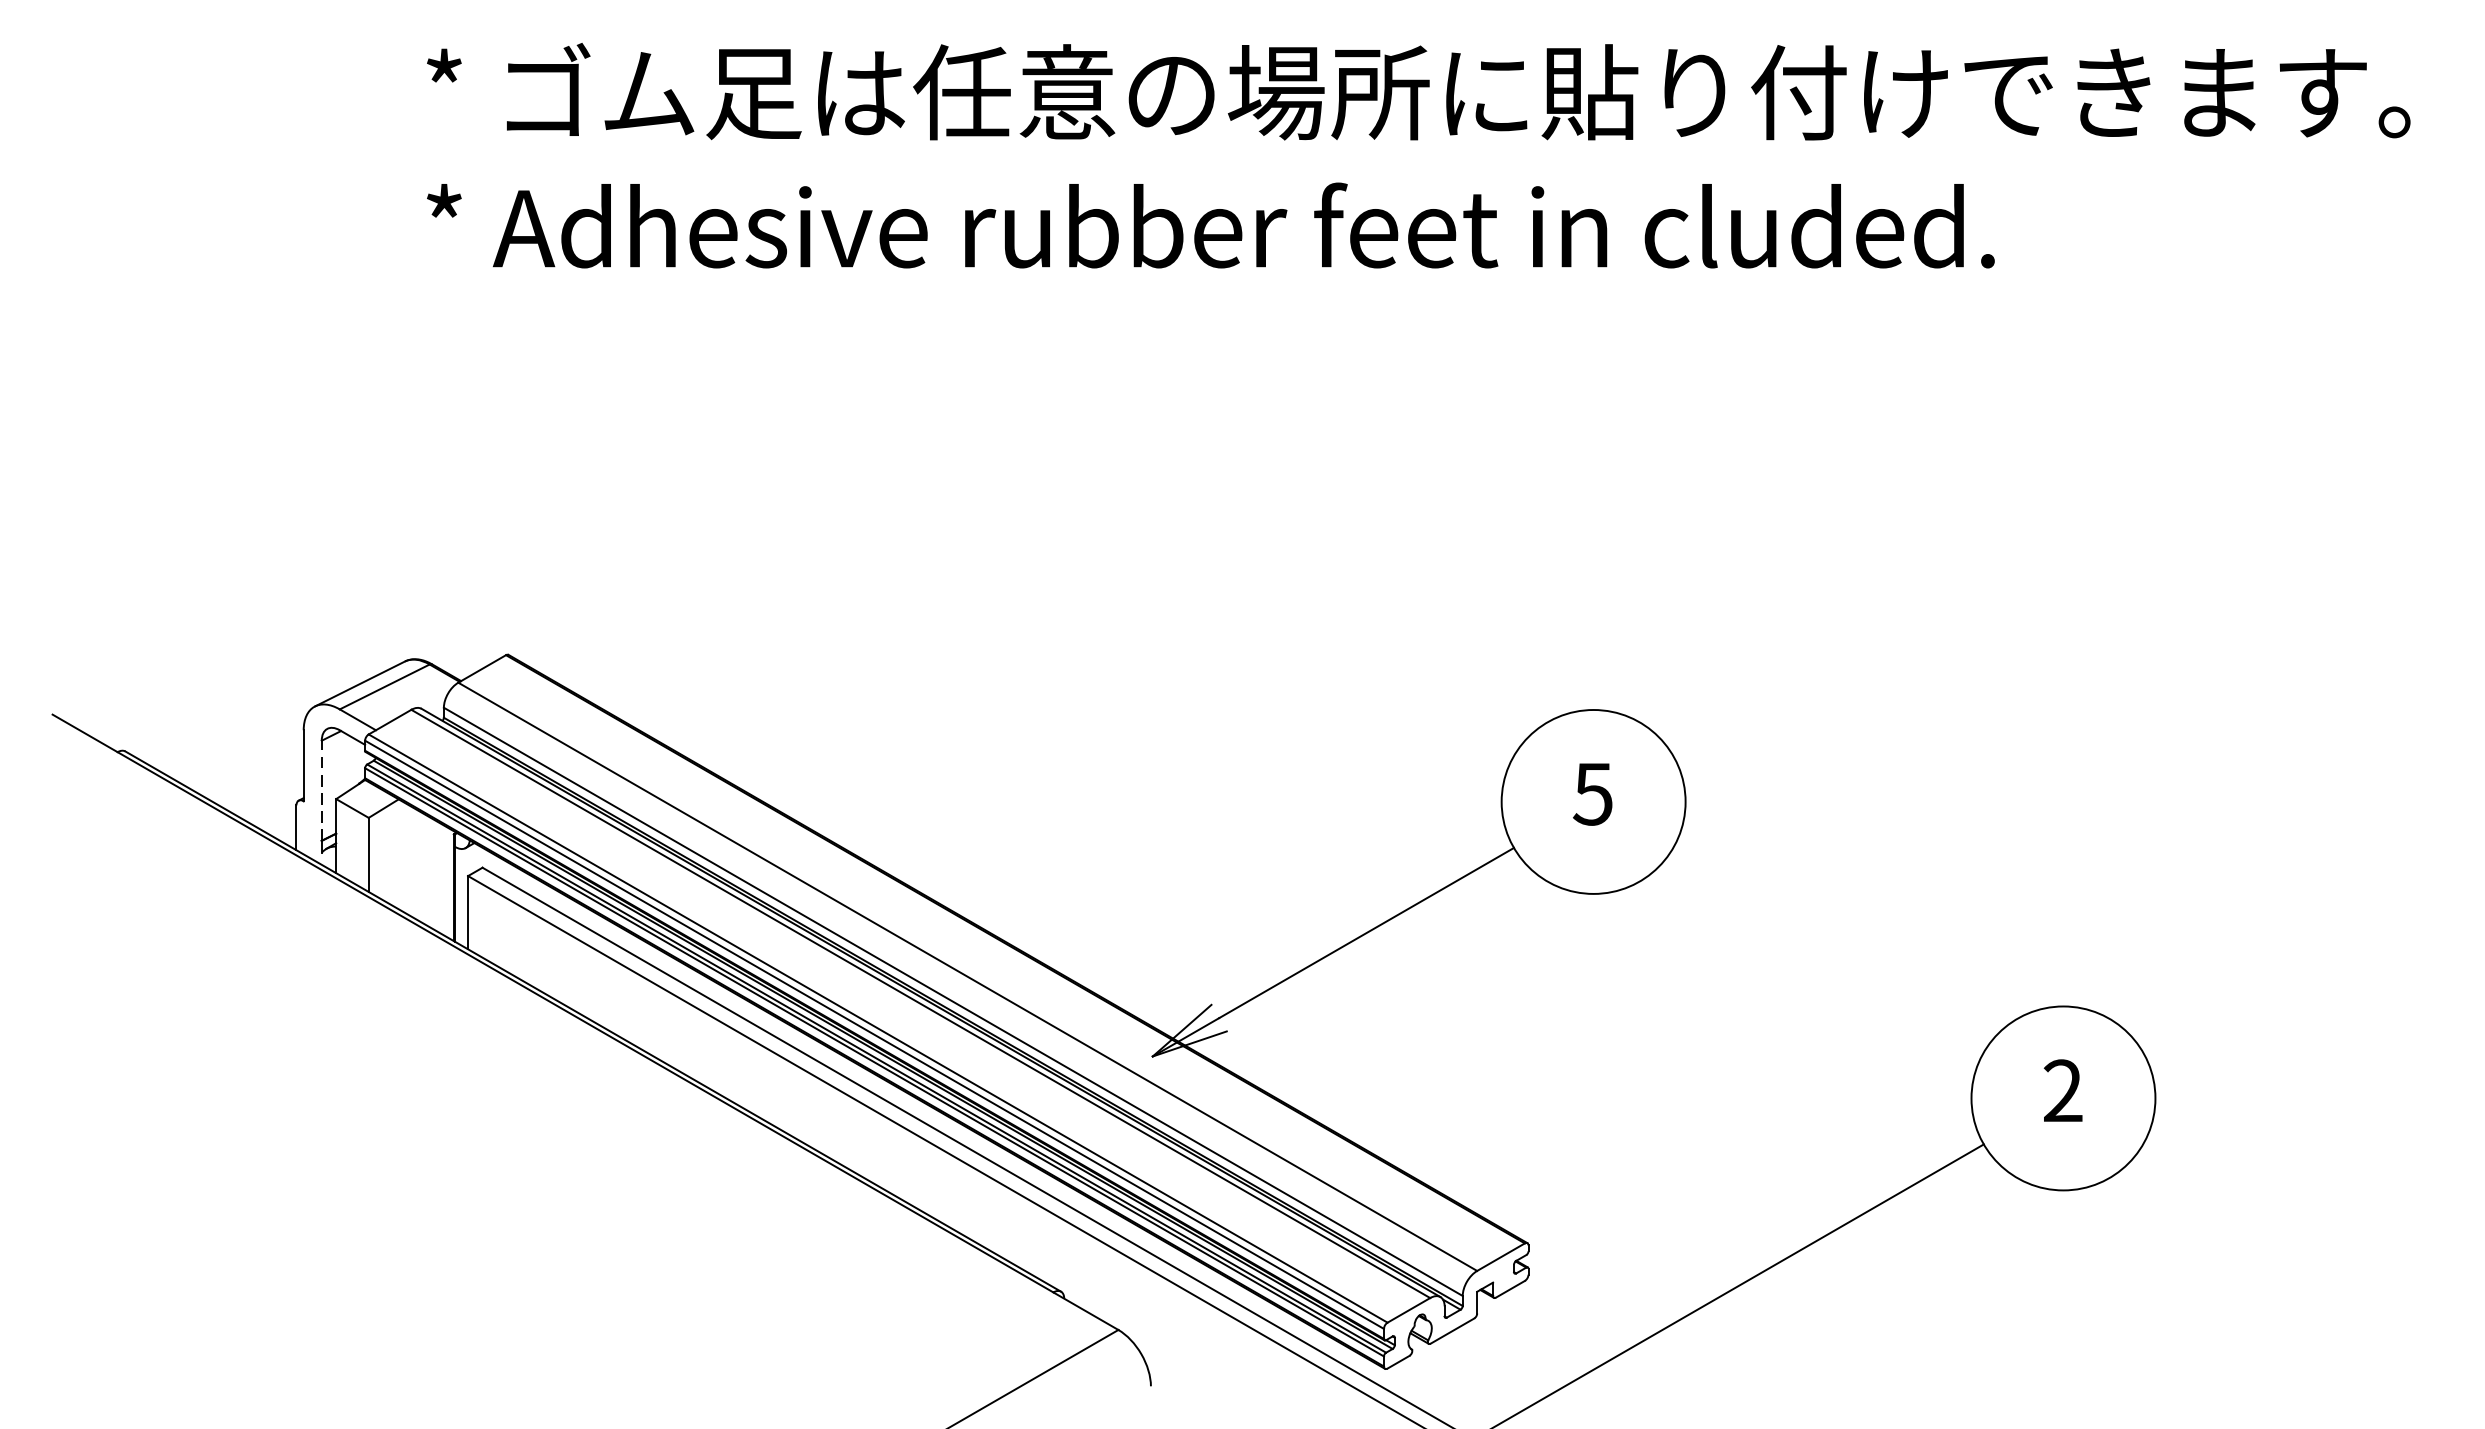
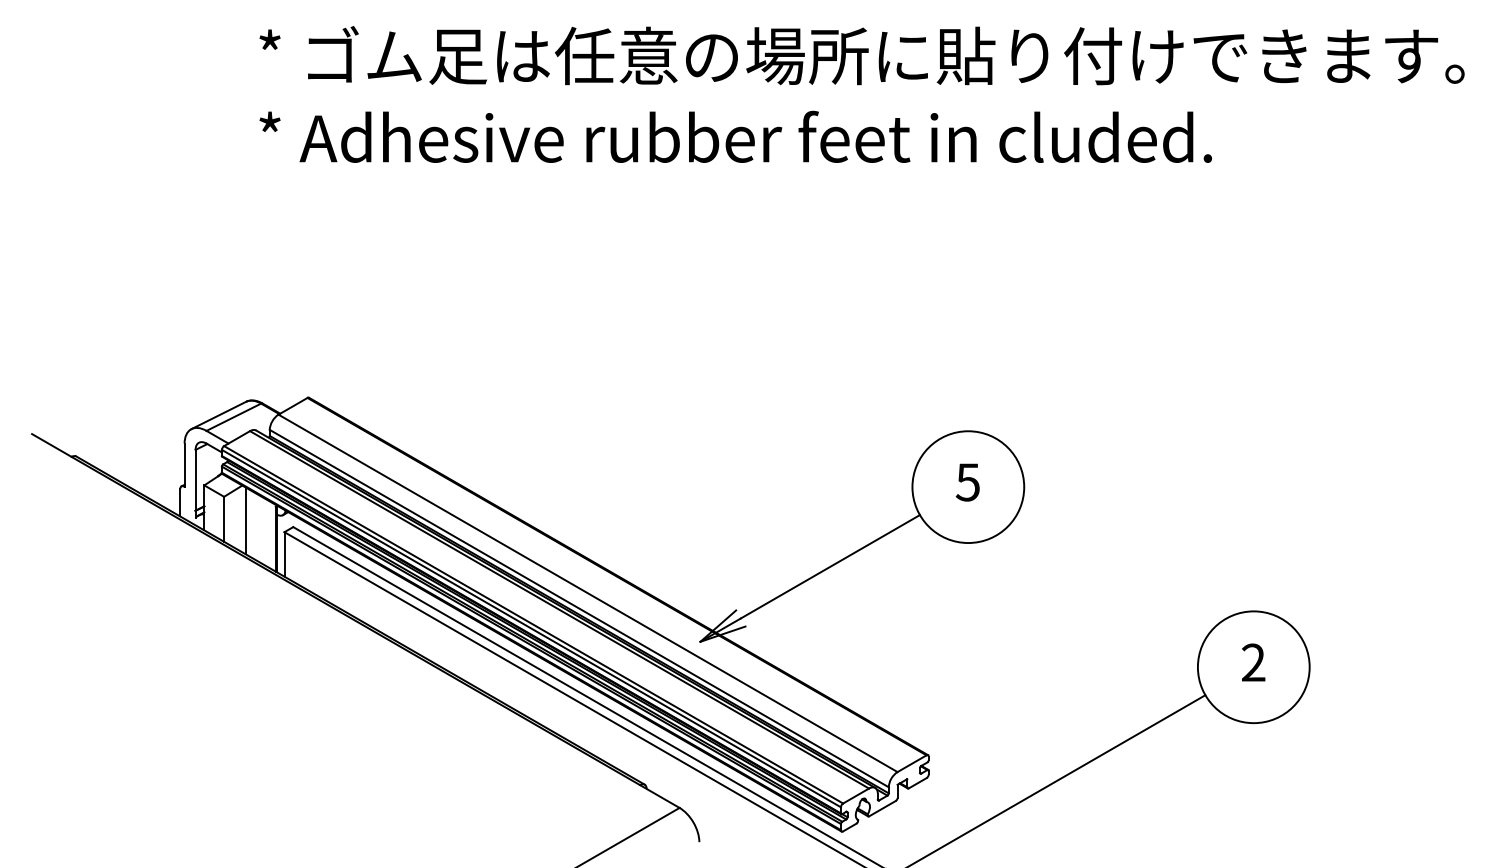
line: (321, 789) -> (195, 479), dashed -> solid
line: (405, 856) -> (246, 520), added

